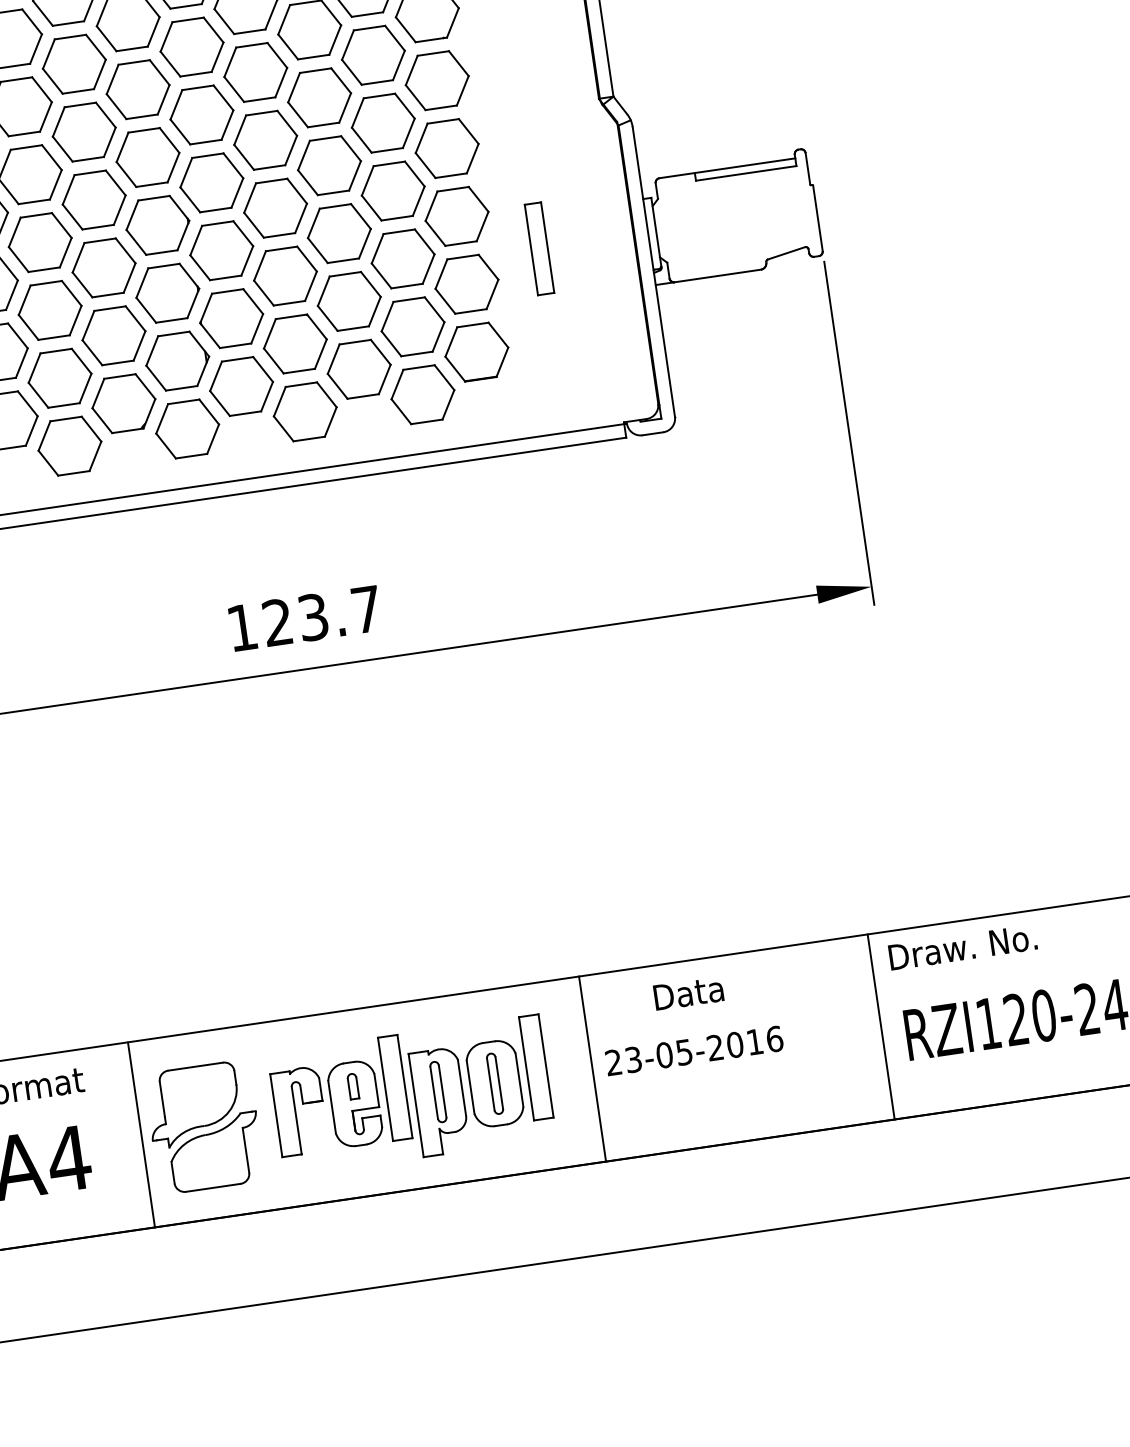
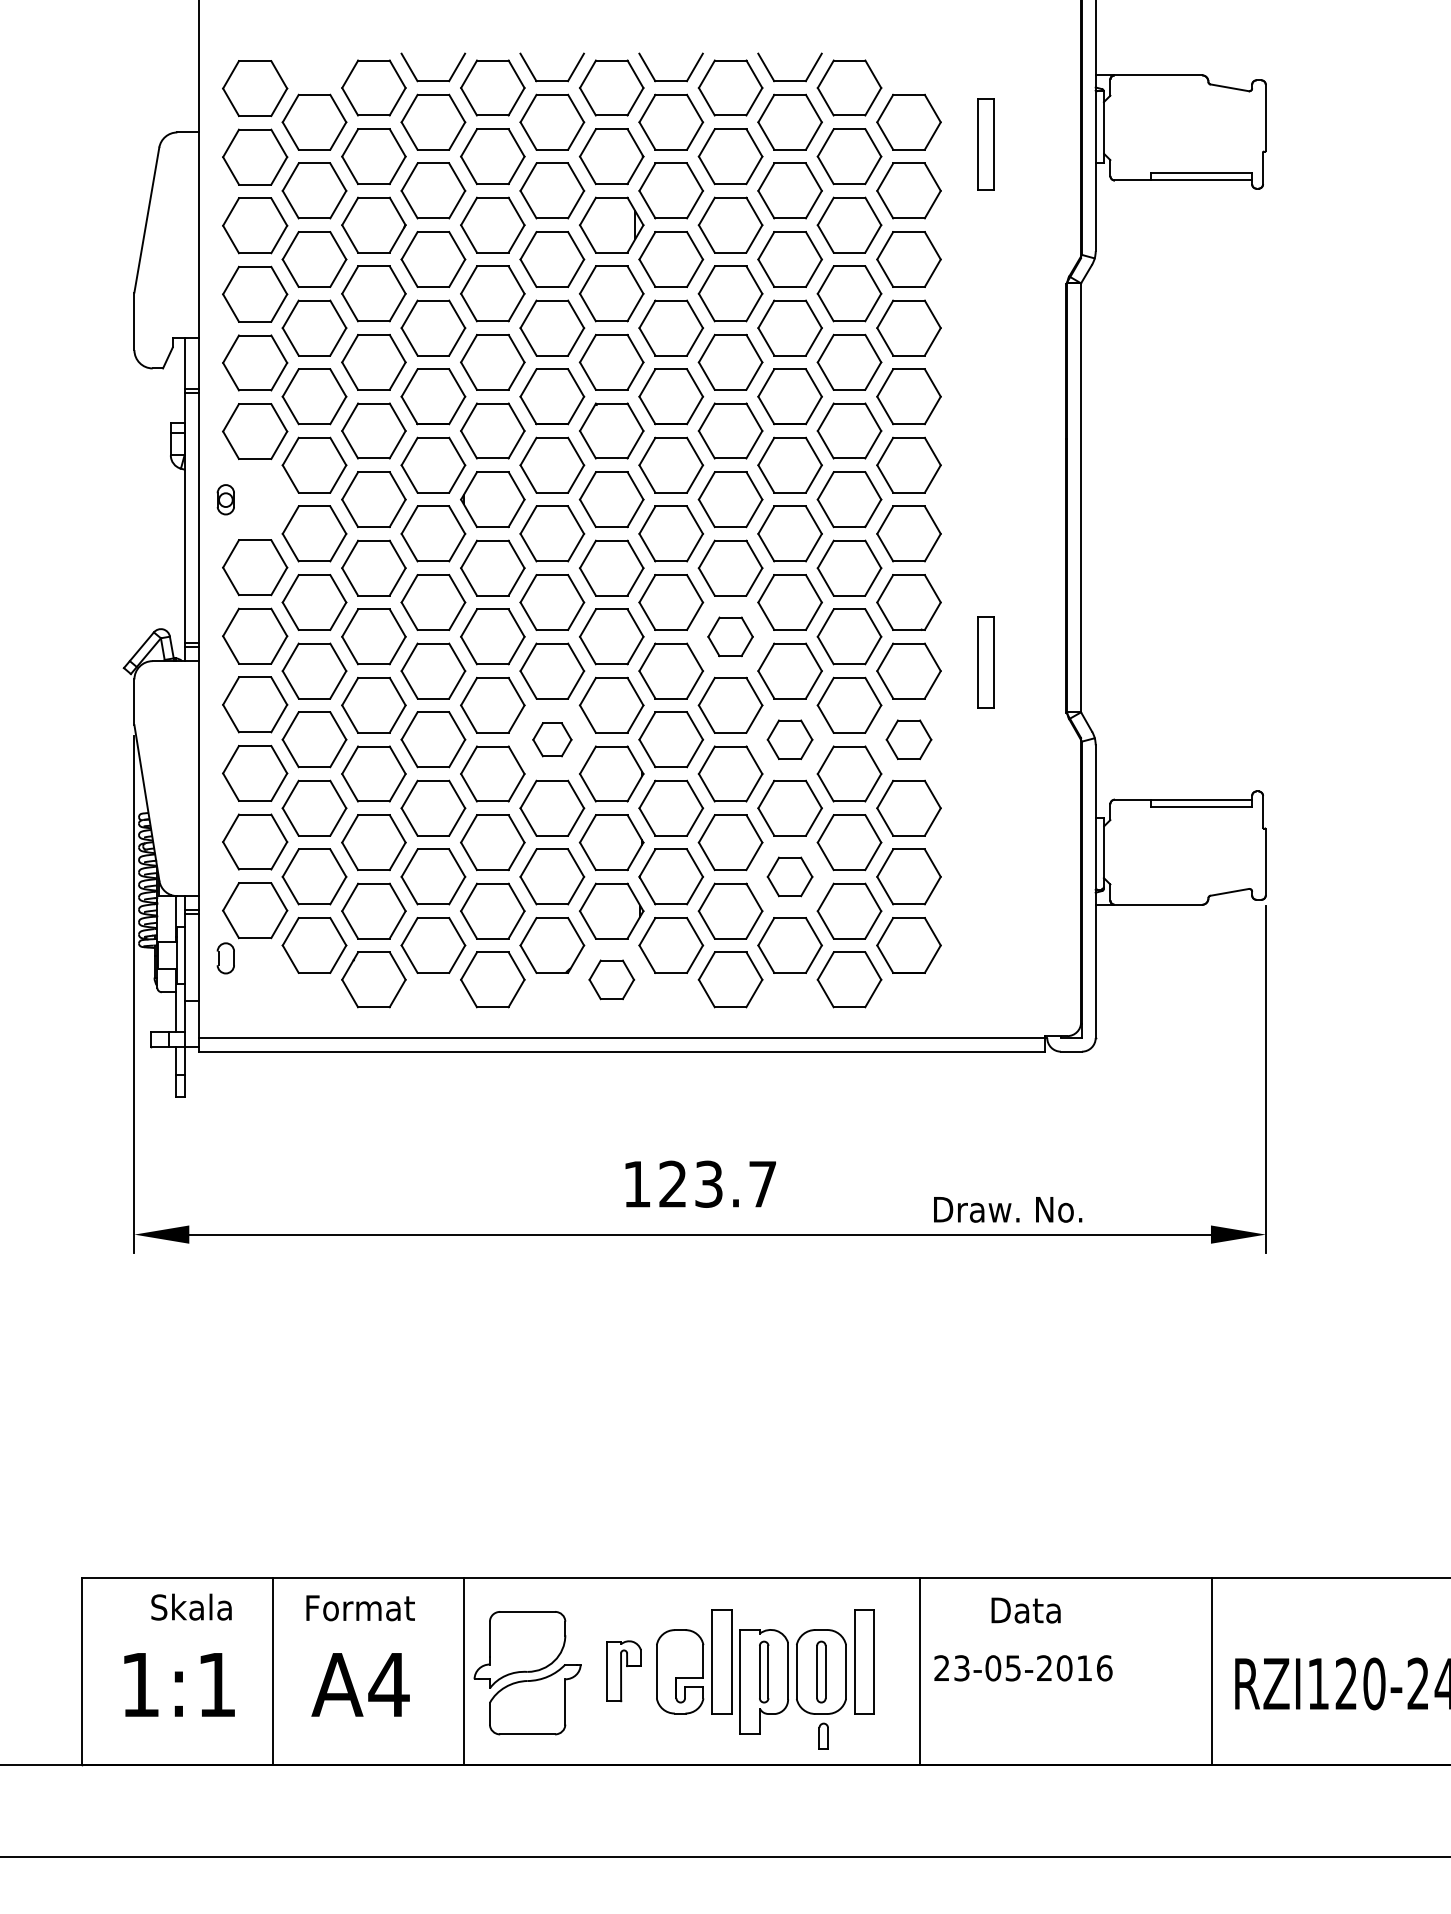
part: (255, 72) -> (730, 636), size x0.7
part: (446, 148) -> (908, 739), size x0.7
part: (328, 165) -> (789, 739), size x0.7
part: (94, 199) -> (552, 739), size x0.6
part: (539, 249) -> (985, 662), moved
part: (348, 301) -> (789, 876), size x0.7
part: (187, 428) -> (611, 979), size x0.7
text: (963, 947) -> (1008, 1209), moved
part: (352, 1085) -> (823, 1735), moved
part: (298, 1110) -> (623, 1670), size x0.7

